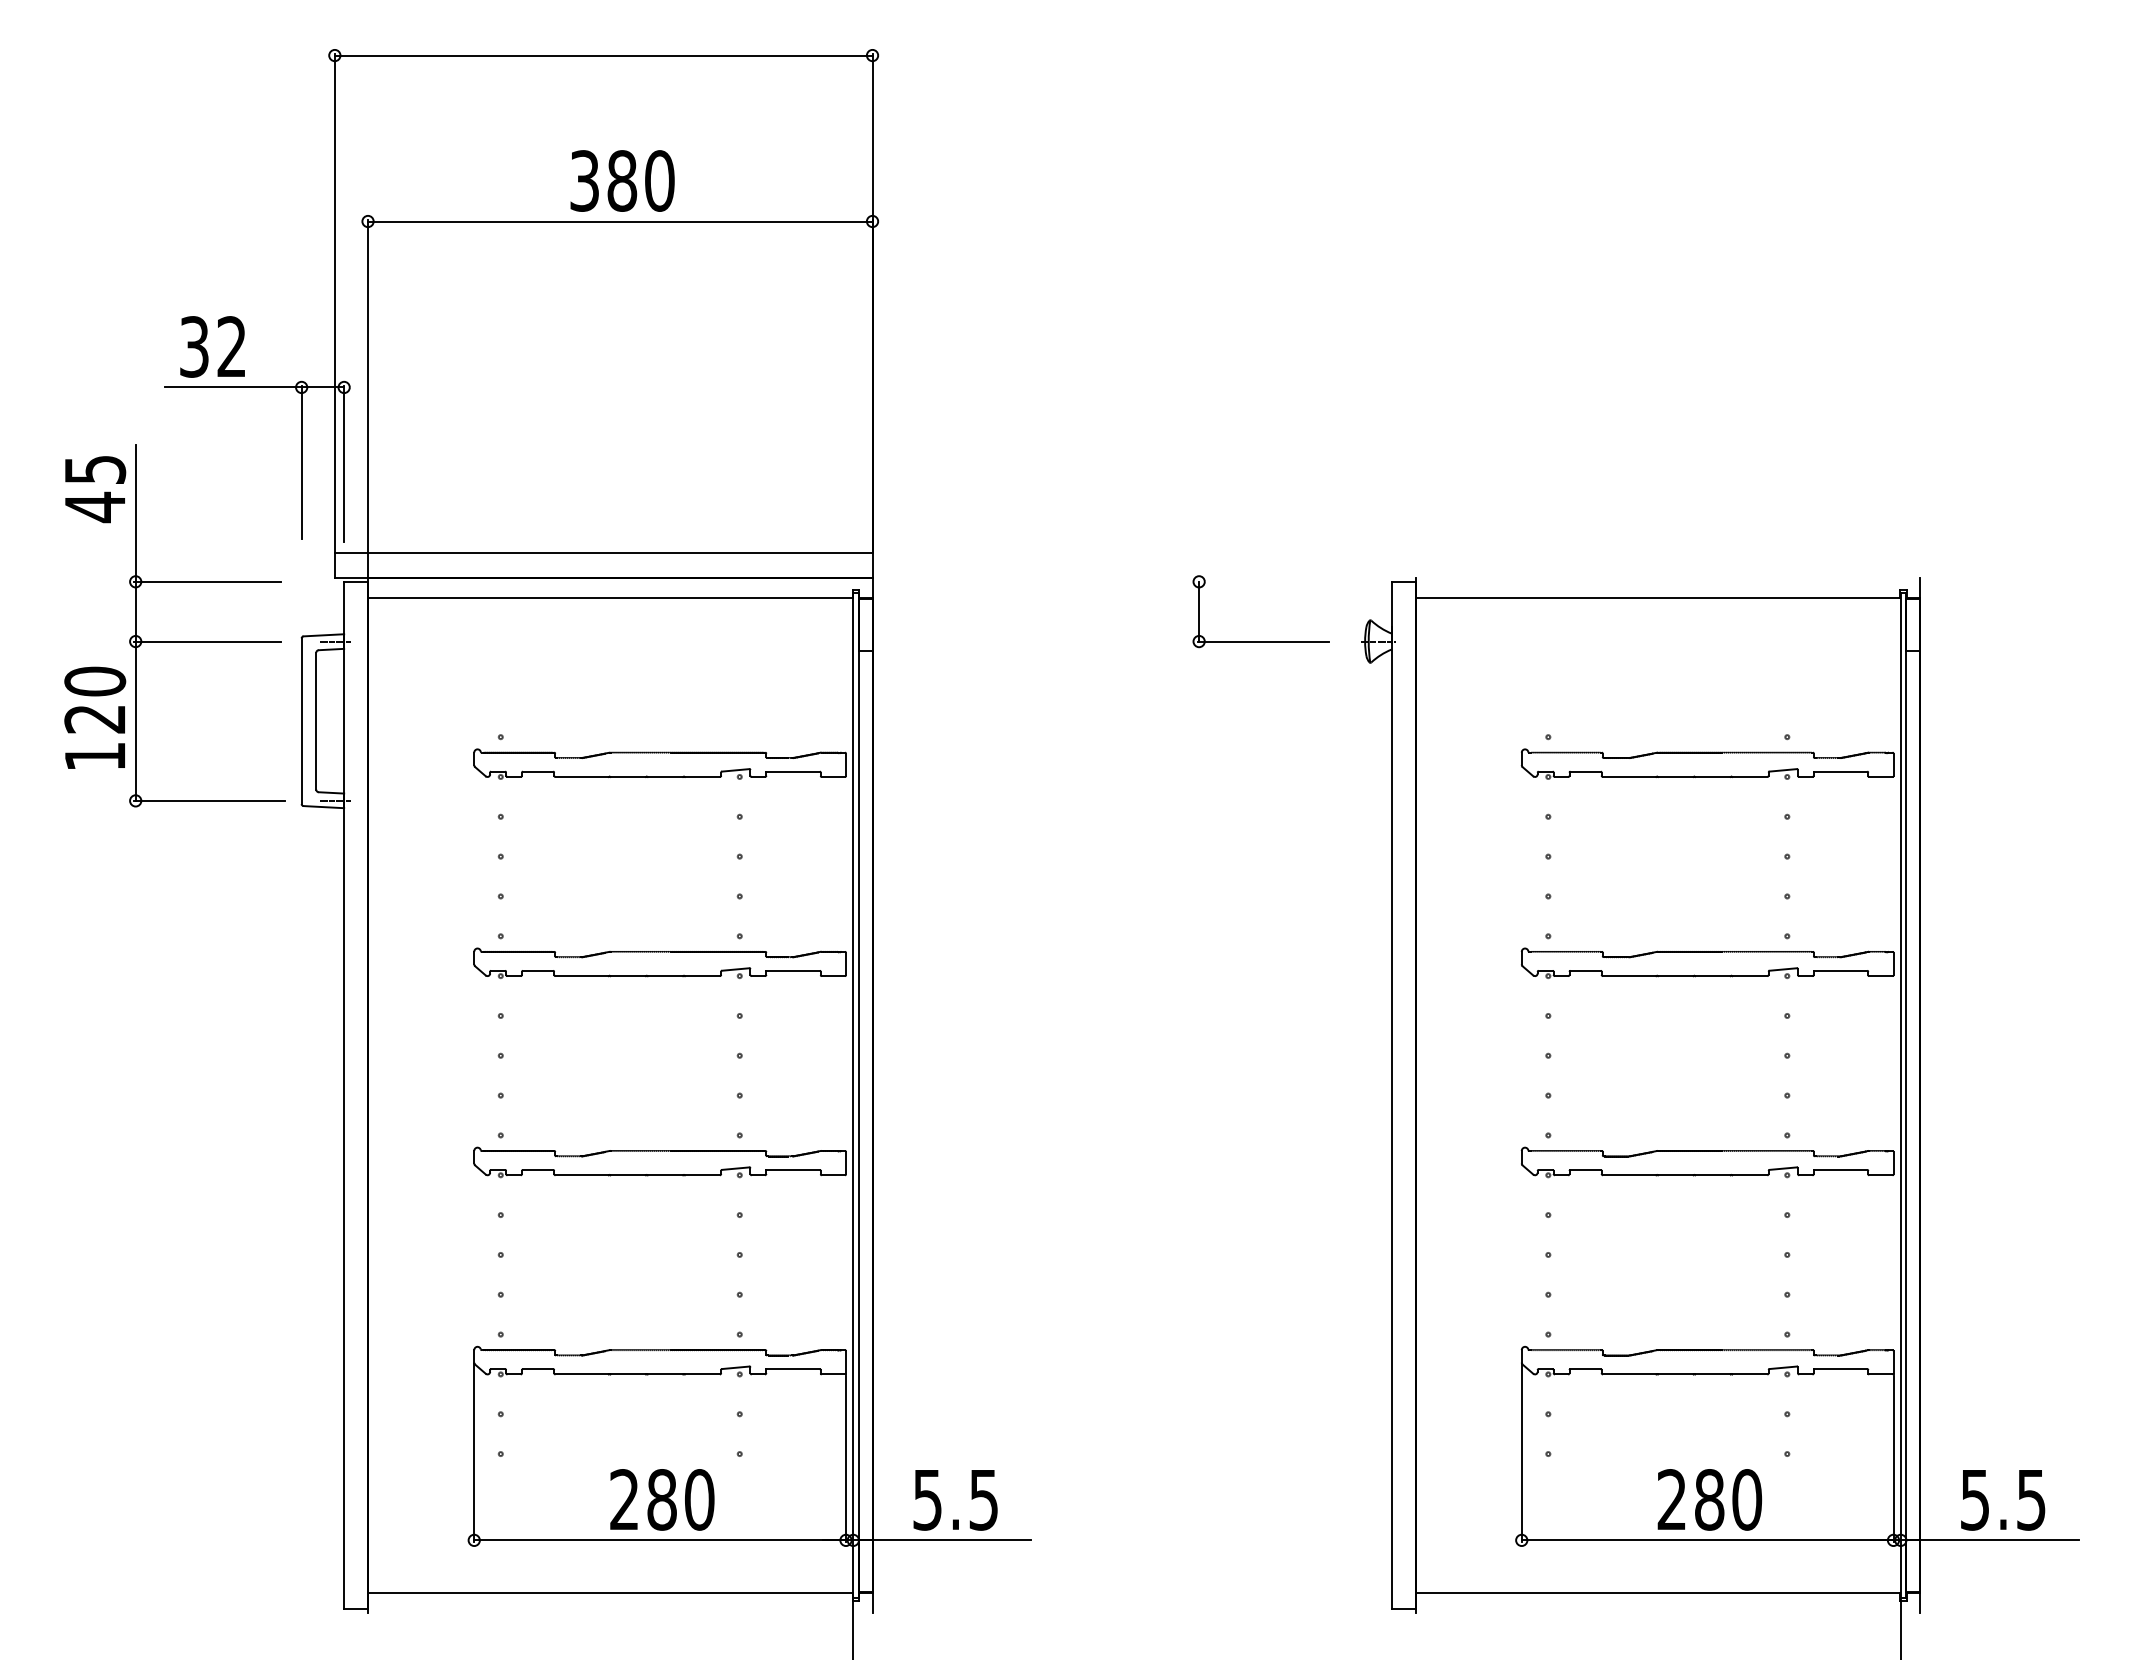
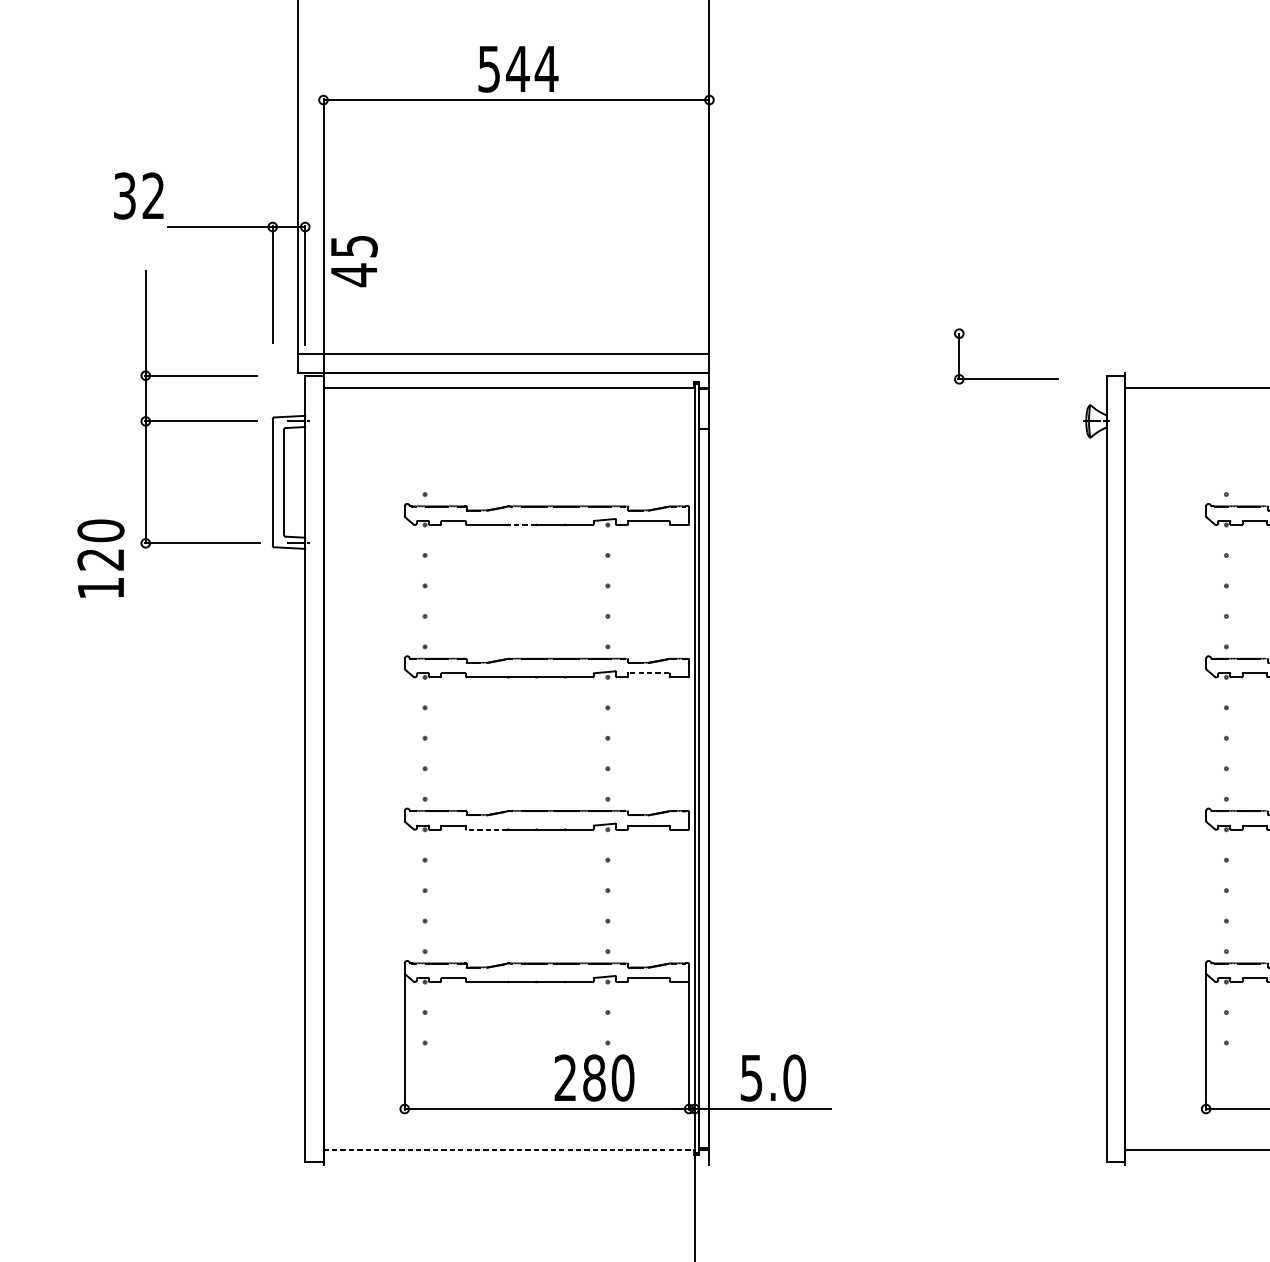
text: (622, 180) -> (518, 68), 380 -> 544
text: (212, 346) -> (138, 195), moved
text: (95, 489) -> (354, 261), moved
part: (1260, 641) -> (1006, 379), moved
text: (95, 717) -> (101, 558), moved
line: (628, 776) -> (522, 524), solid -> dashed
line: (793, 970) -> (648, 673), solid -> dashed
line: (582, 1175) -> (487, 829), solid -> dashed
text: (662, 1499) -> (594, 1077), moved
text: (983, 1499) -> (794, 1077), 5.5 -> 5.0
line: (610, 1593) -> (508, 1149), solid -> dashed

